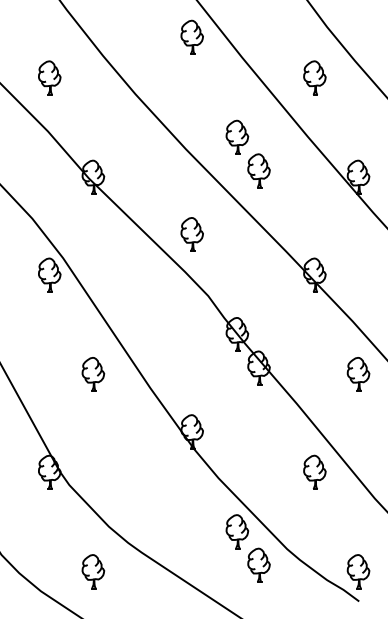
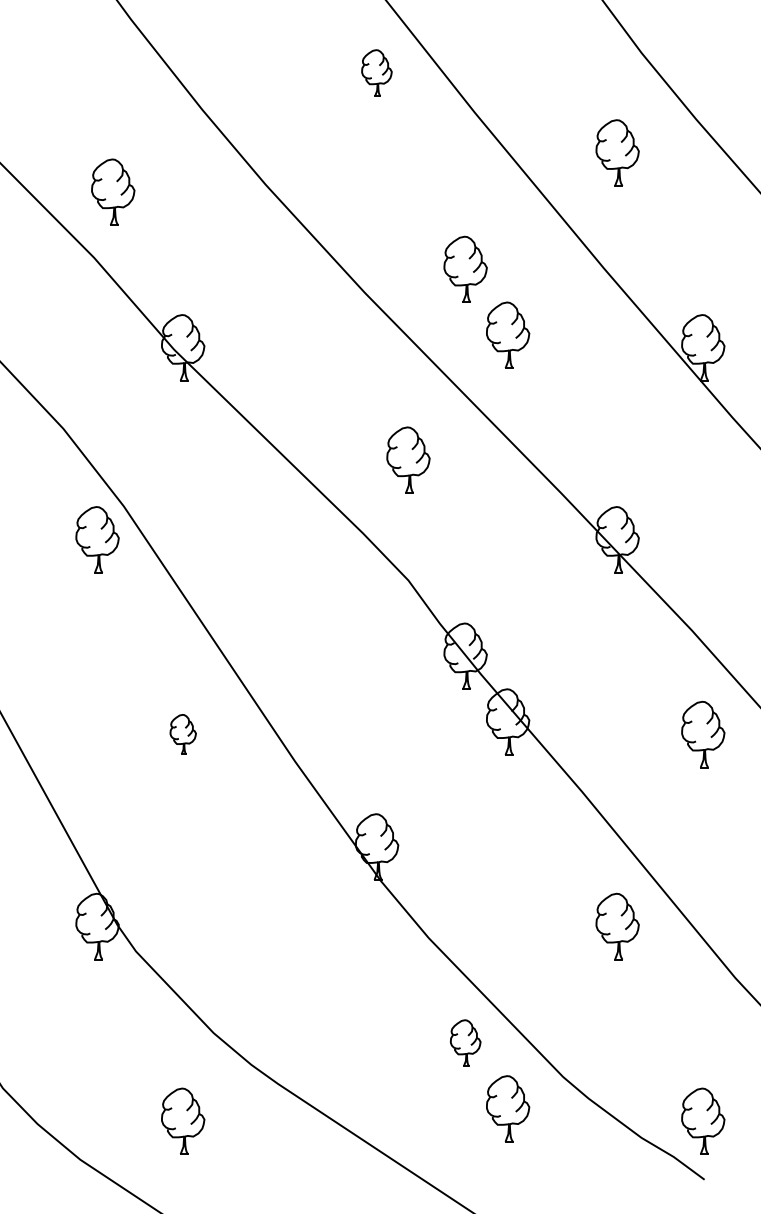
part: (191, 36) -> (375, 71), size x0.7
part: (49, 77) -> (112, 191), moved
part: (191, 234) -> (406, 459), moved
part: (93, 374) -> (183, 734), size x0.6
part: (237, 531) -> (465, 1042), size x0.7

